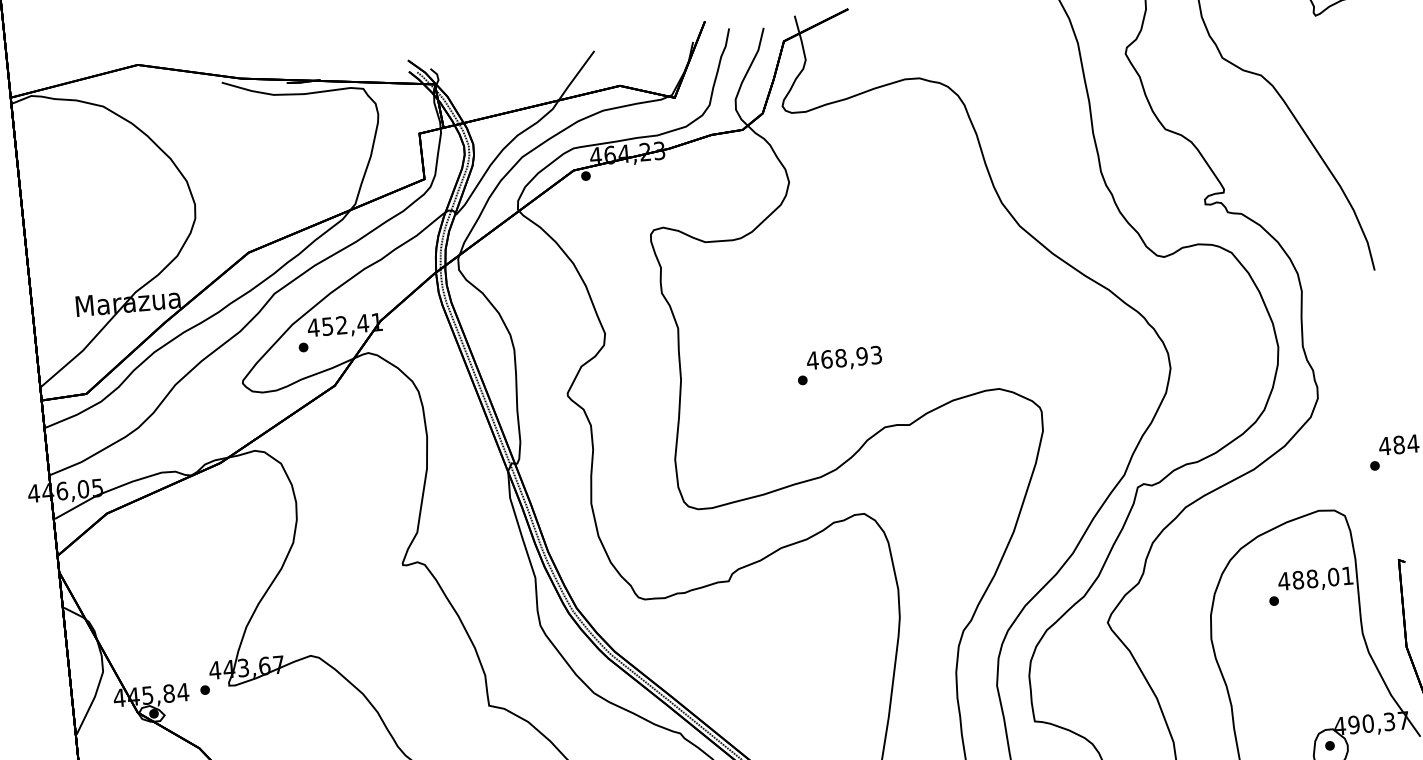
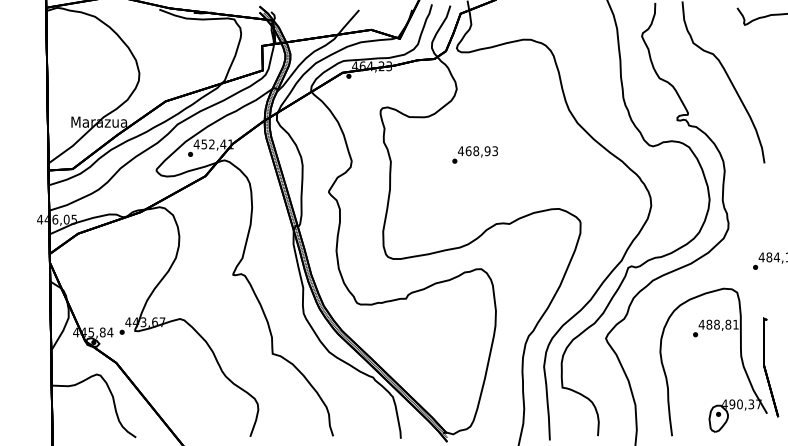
text: (838, 364) -> (474, 154), moved
text: (1333, 576) -> (728, 324), 488,01 -> 488,81

